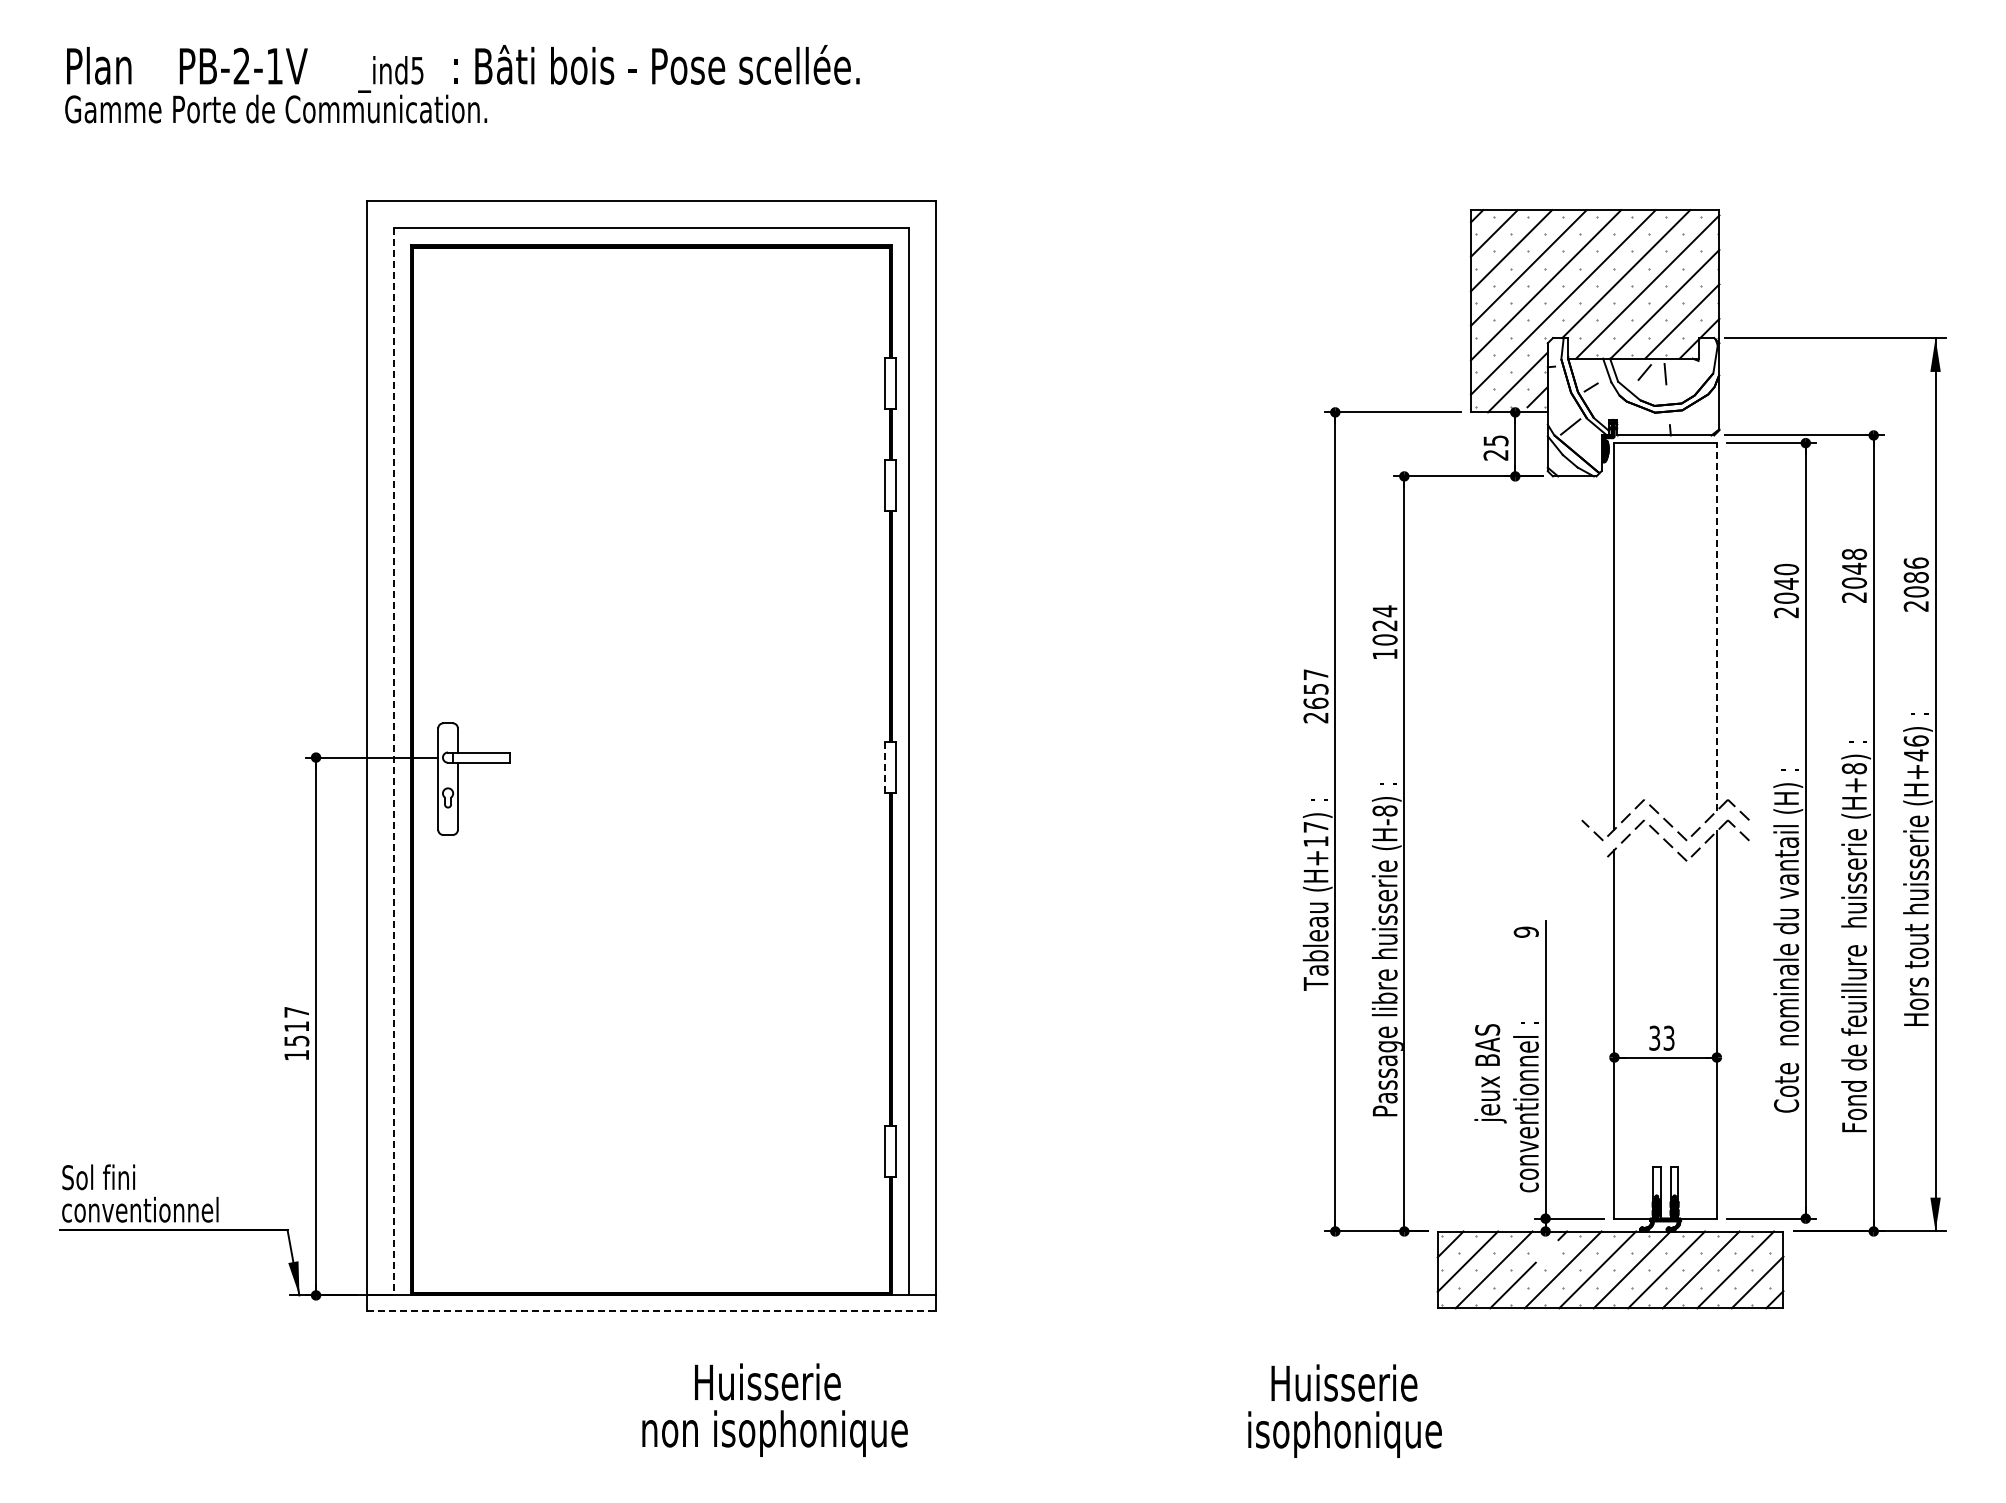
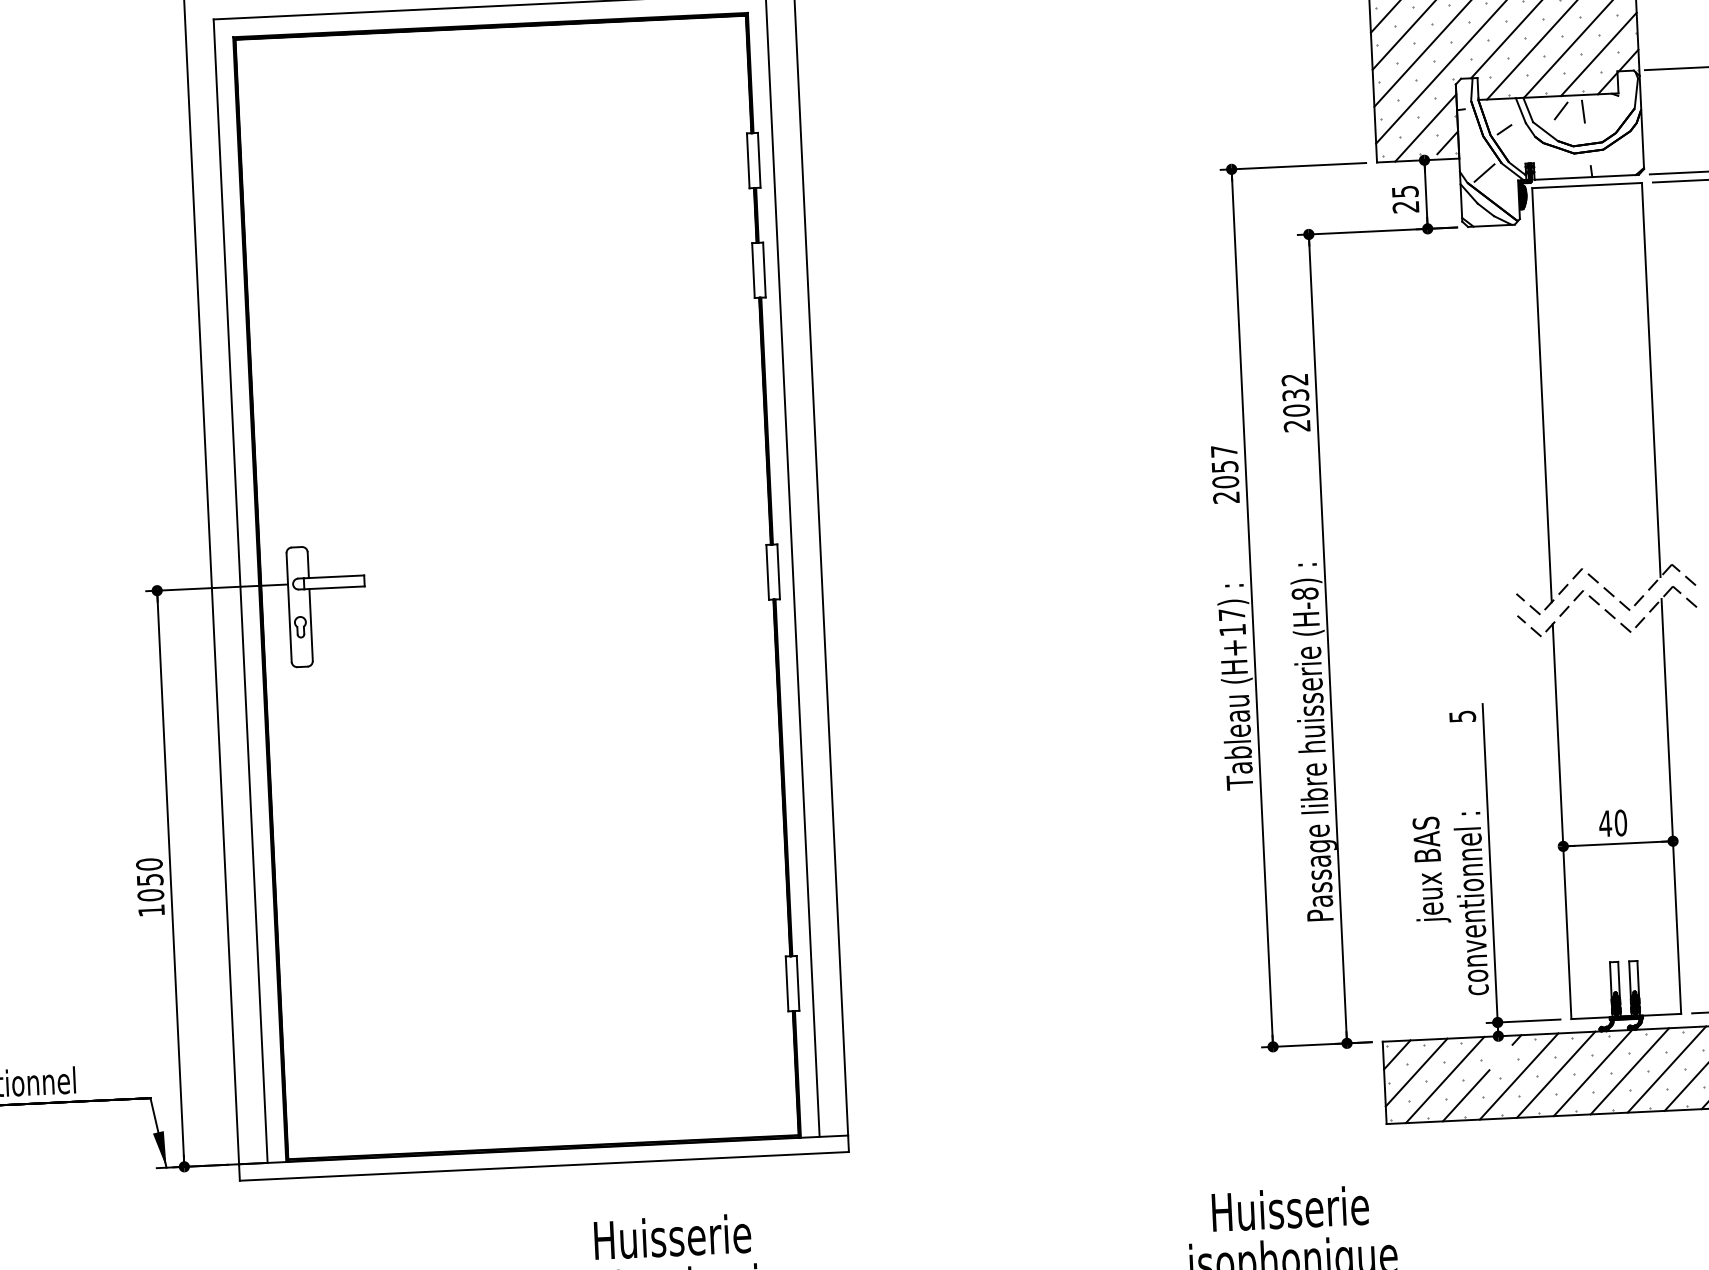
line: (1716, 627) -> (1650, 380), dashed -> solid
text: (1384, 632) -> (1295, 402), 1024 -> 2032
text: (1315, 703) -> (1225, 482), 2657 -> 2057
line: (393, 761) -> (240, 590), dashed -> solid
line: (885, 767) -> (767, 572), dashed -> solid
line: (1592, 850) -> (1529, 625), added
text: (1525, 931) -> (1461, 715), 9 -> 5
text: (296, 1026) -> (149, 879), 1517 -> 1050
text: (1661, 1037) -> (1612, 822), 33 -> 40
line: (651, 1310) -> (544, 1166), dashed -> solid

